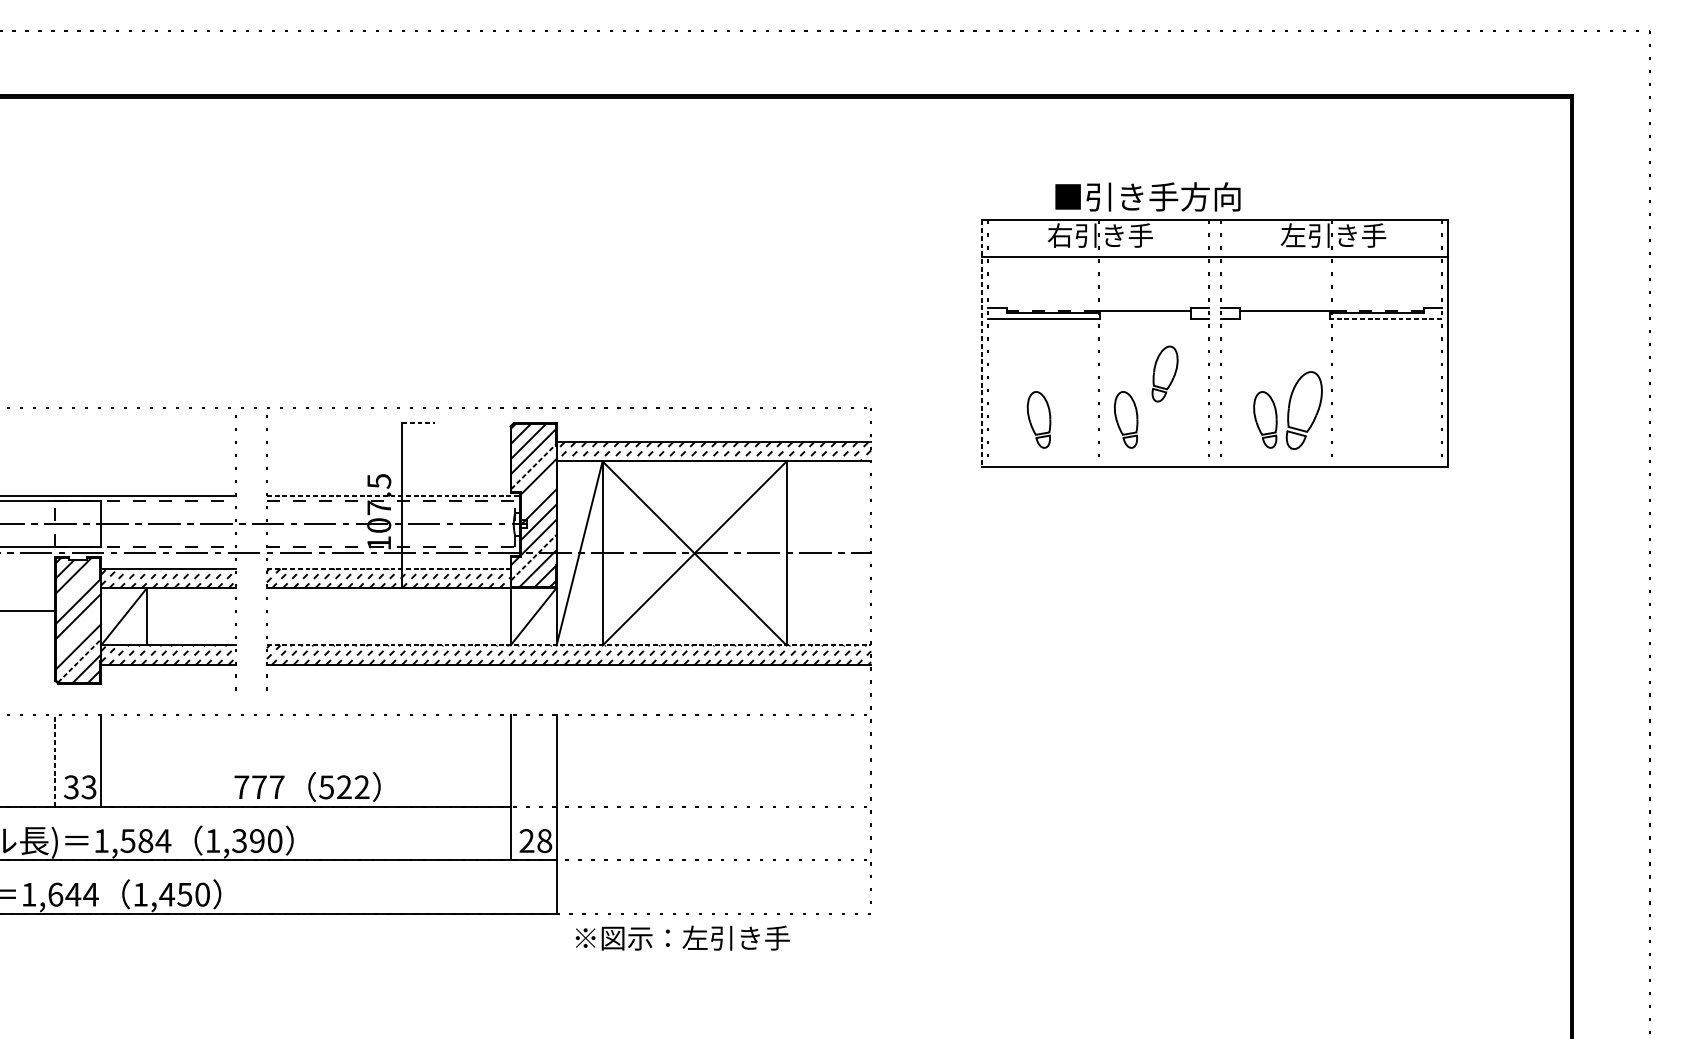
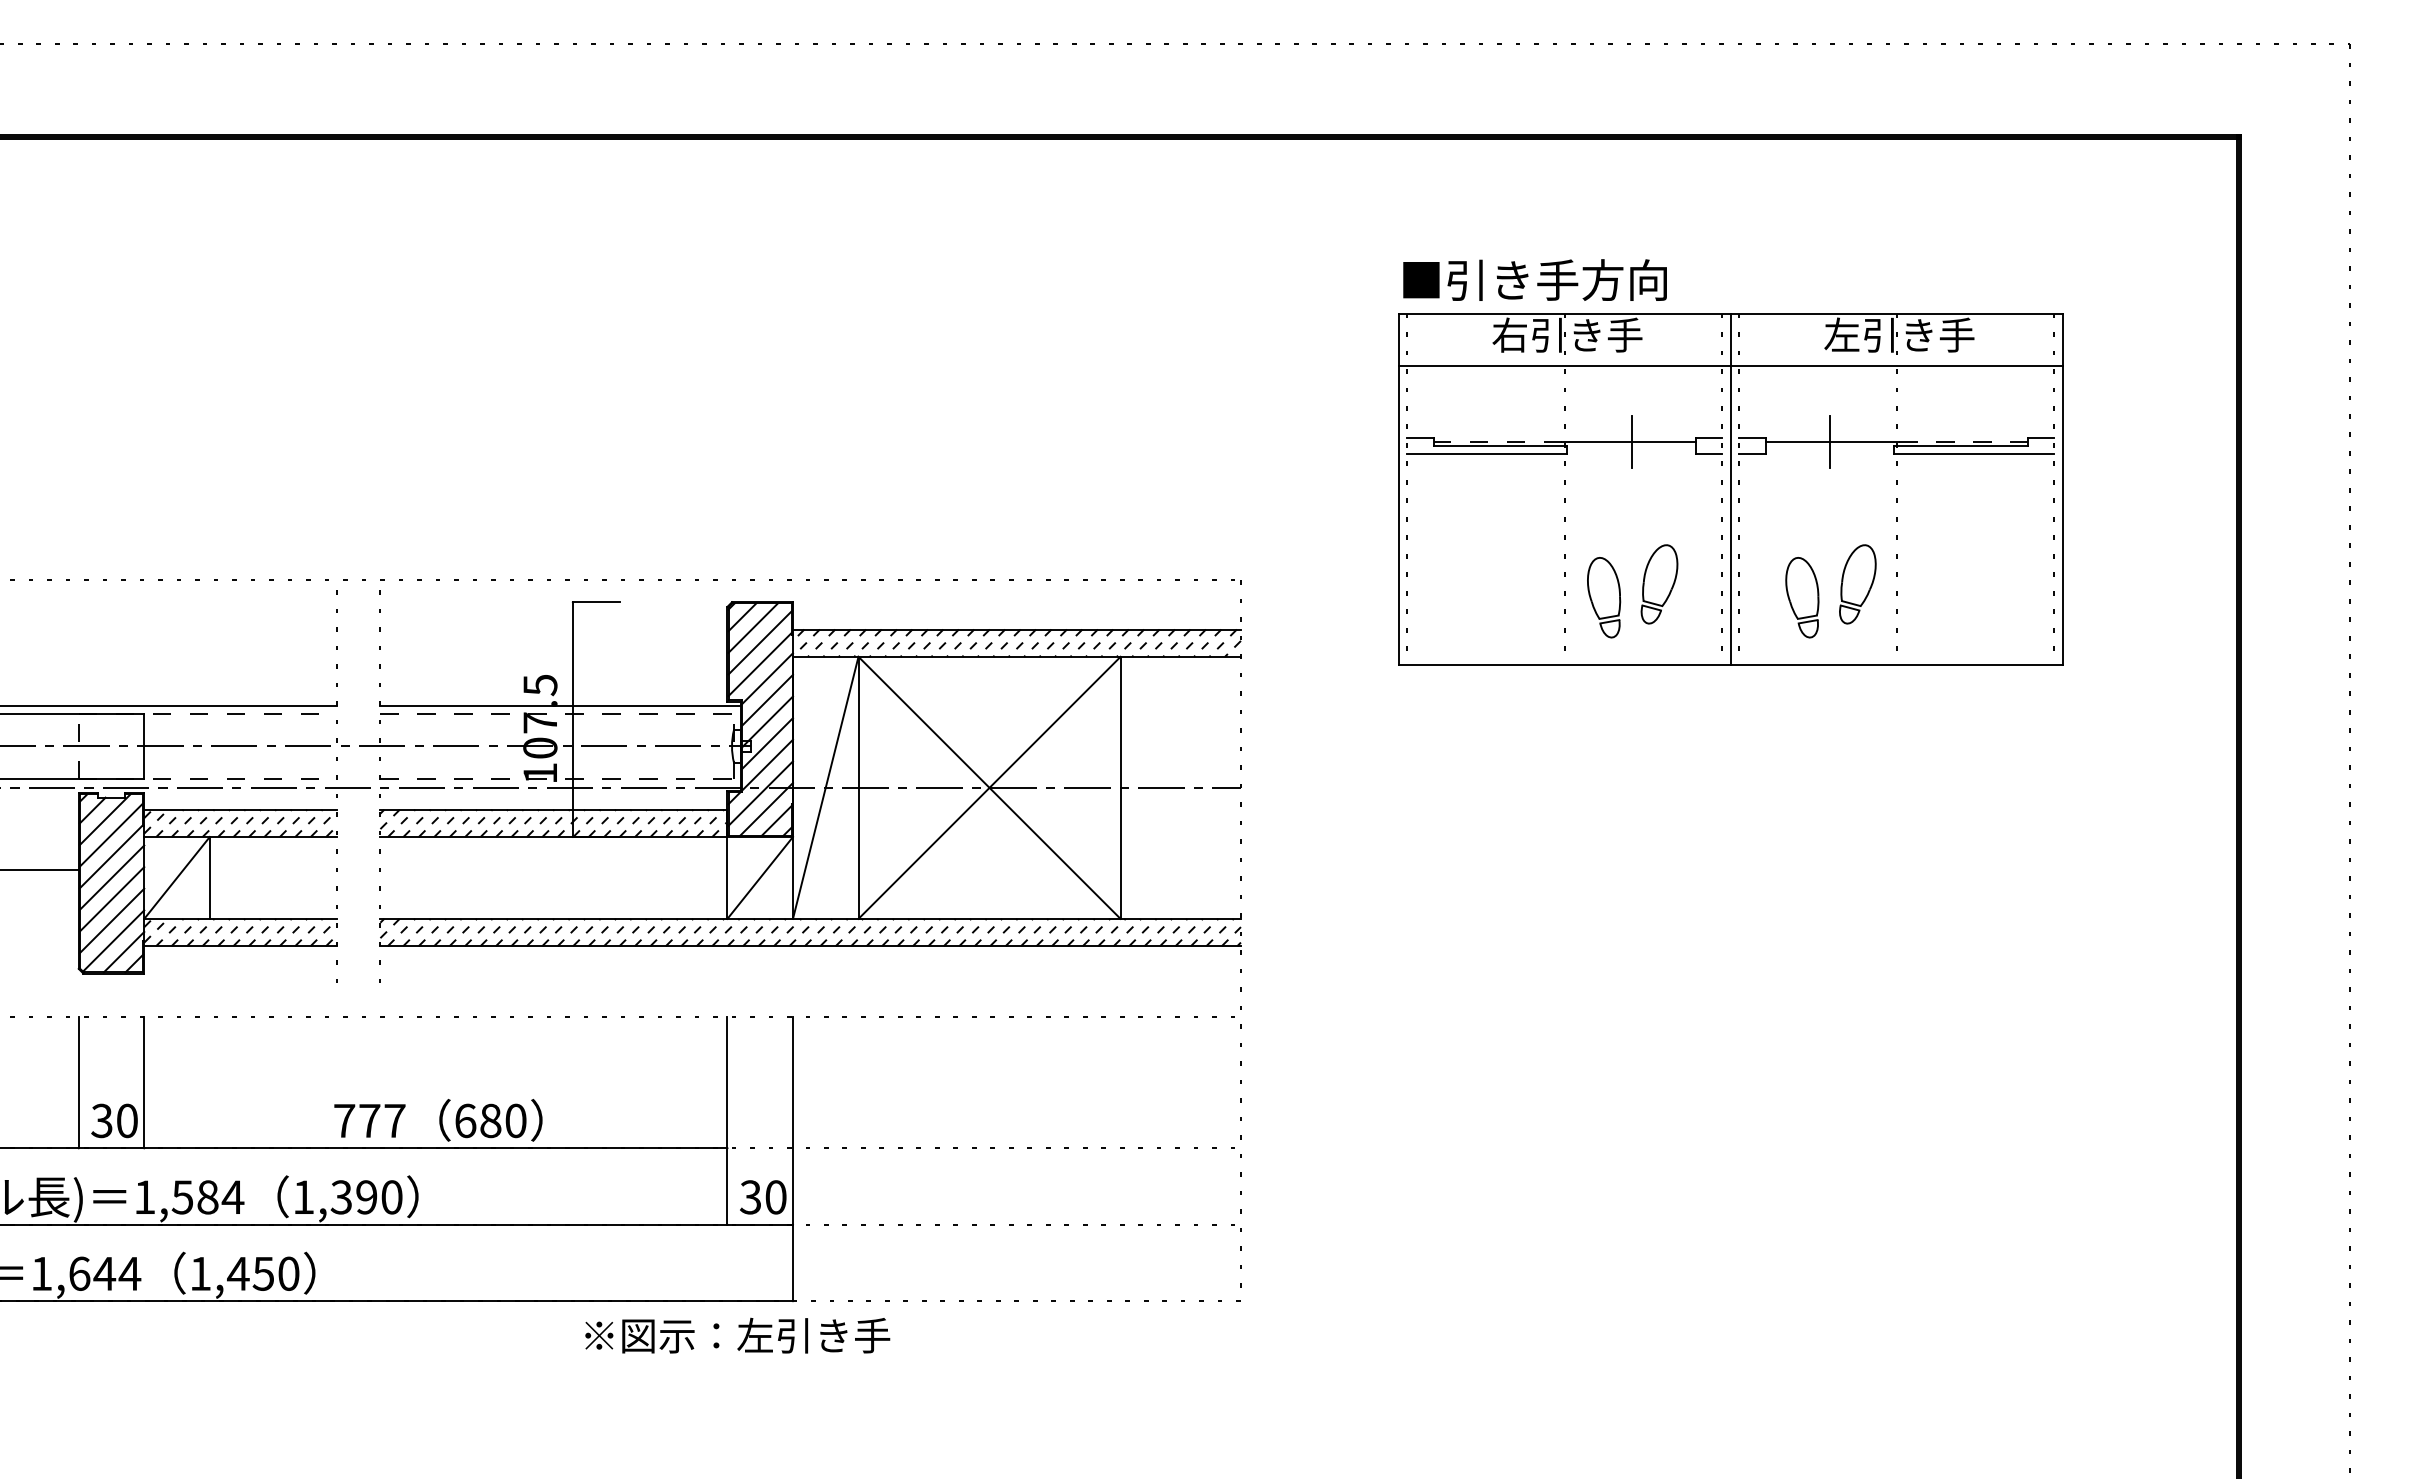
text: (1147, 196) -> (1534, 279), moved
line: (1145, 310) -> (1631, 441), added
line: (1284, 310) -> (1829, 441), added
line: (1386, 318) -> (1974, 453), dashed -> solid
line: (981, 343) -> (1398, 489), dashed -> solid
line: (1214, 343) -> (1730, 489), added
part: (1165, 374) -> (1659, 584), moved
part: (1304, 410) -> (1857, 584), size x0.71
part: (1039, 419) -> (1480, 597), removed
line: (418, 423) -> (596, 602), dashed -> solid
line: (533, 466) -> (760, 664), dashed -> solid
line: (538, 492) -> (766, 700), added
line: (393, 495) -> (560, 705), dashed -> solid
line: (533, 557) -> (760, 793), dashed -> solid
line: (388, 568) -> (553, 809), dashed -> solid
line: (78, 586) -> (111, 834), added
line: (78, 631) -> (111, 899), added
line: (569, 645) -> (811, 918), dashed -> solid
line: (80, 660) -> (114, 940), dashed -> solid
line: (54, 760) -> (78, 1082), dashed -> solid
text: (88, 787) -> (126, 1120), 33 -> 30
text: (344, 787) -> (490, 1120), 522 -> 680
text: (535, 841) -> (763, 1197), 28 -> 30
text: (682, 938) -> (737, 1335), moved

